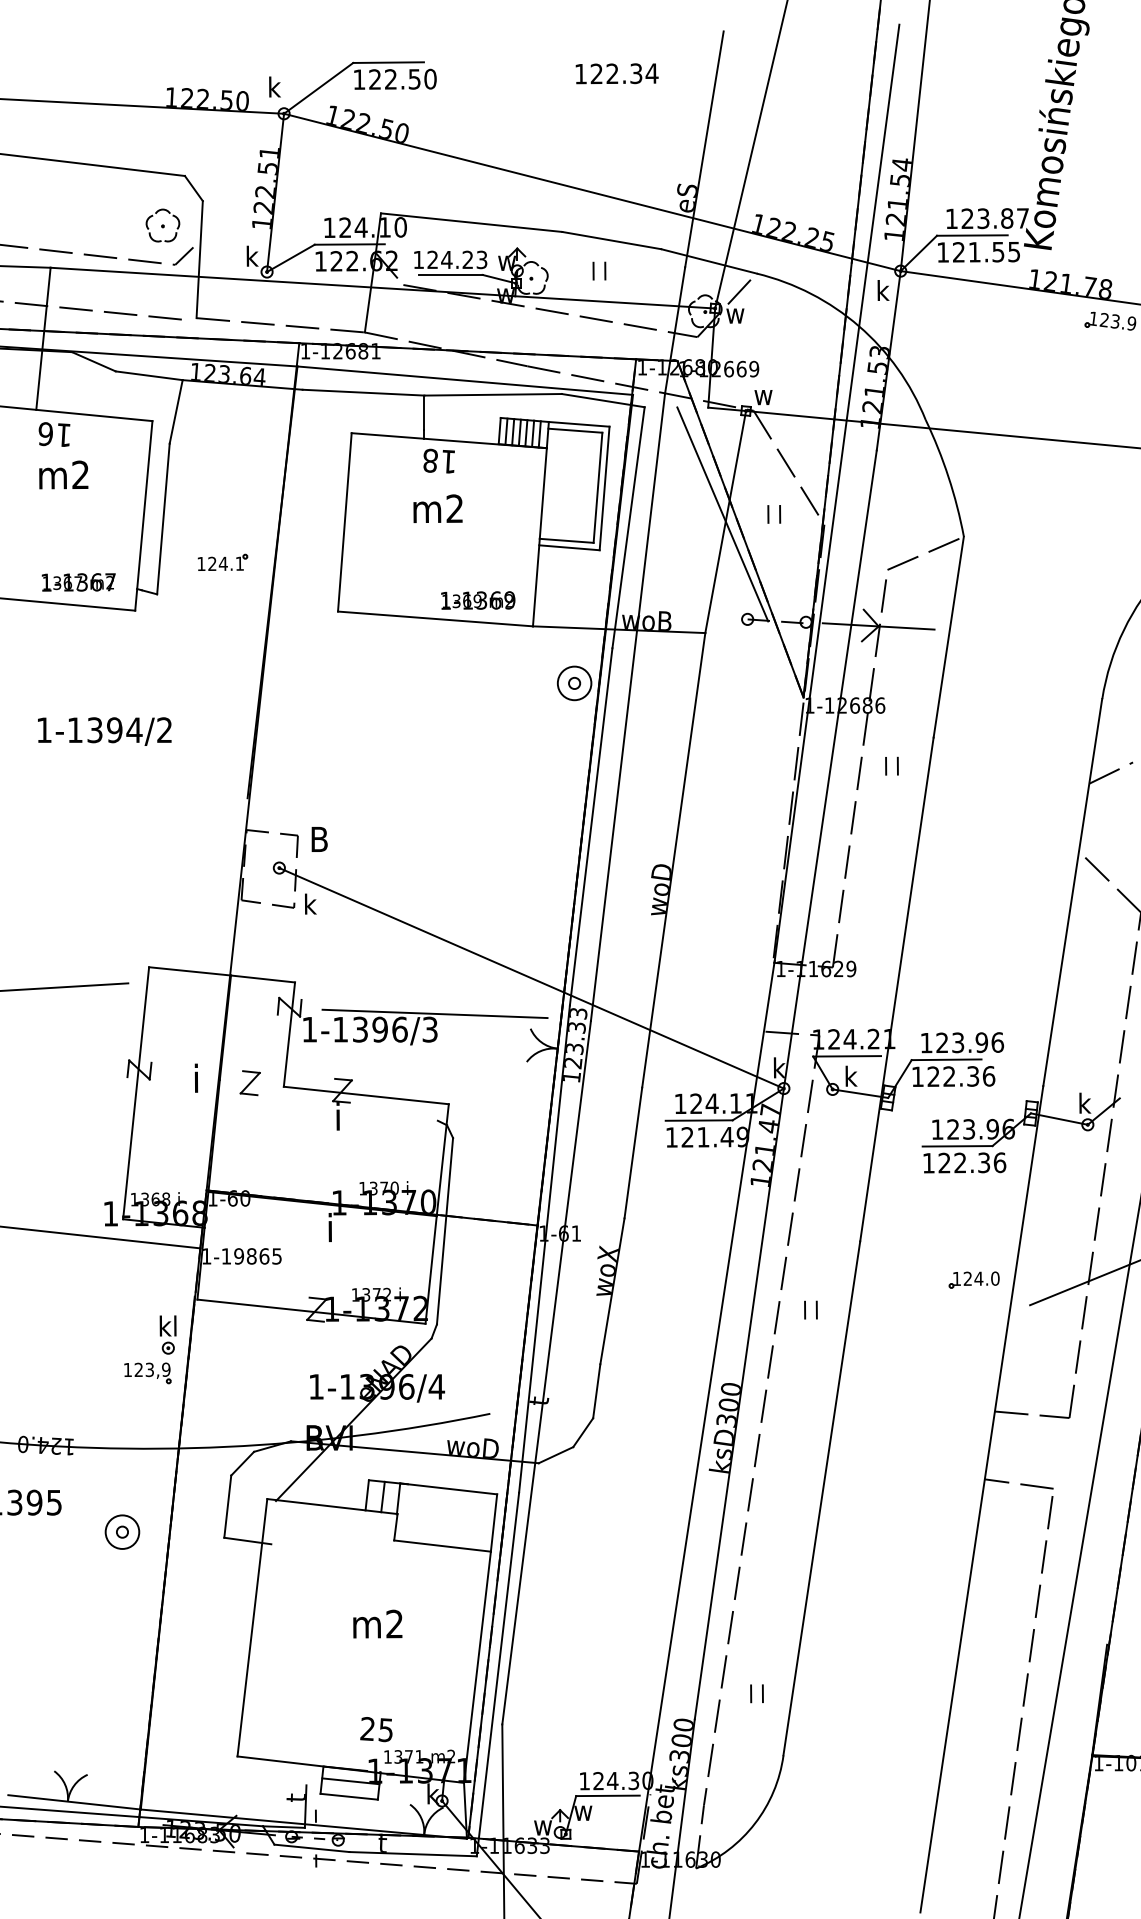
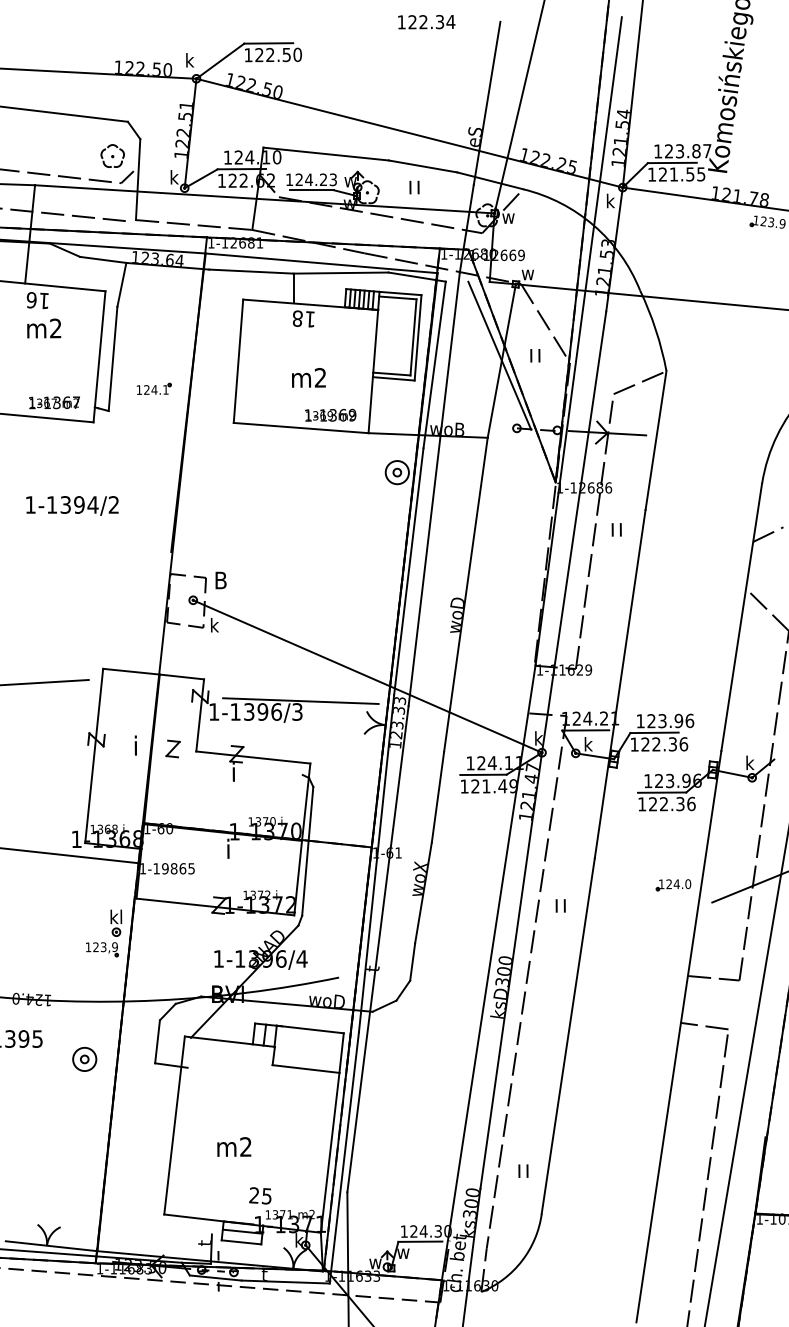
text: (616, 74) -> (426, 22), moved
text: (437, 508) -> (308, 377), moved
text: (378, 1623) -> (234, 1146), moved

